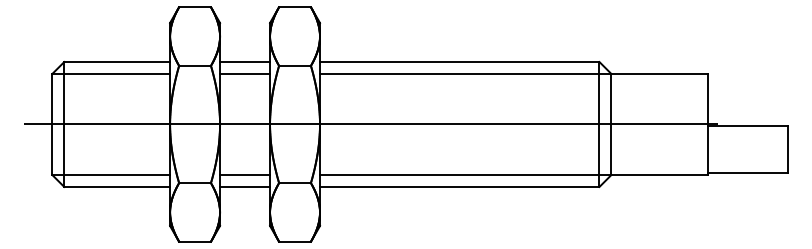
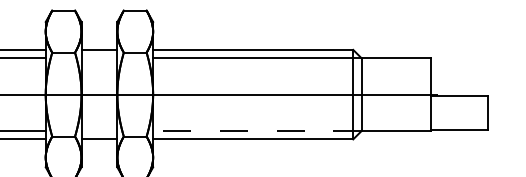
line: (245, 74) -> (99, 58), removed
line: (245, 174) -> (99, 130), removed
line: (465, 174) -> (257, 130), solid -> dashed

